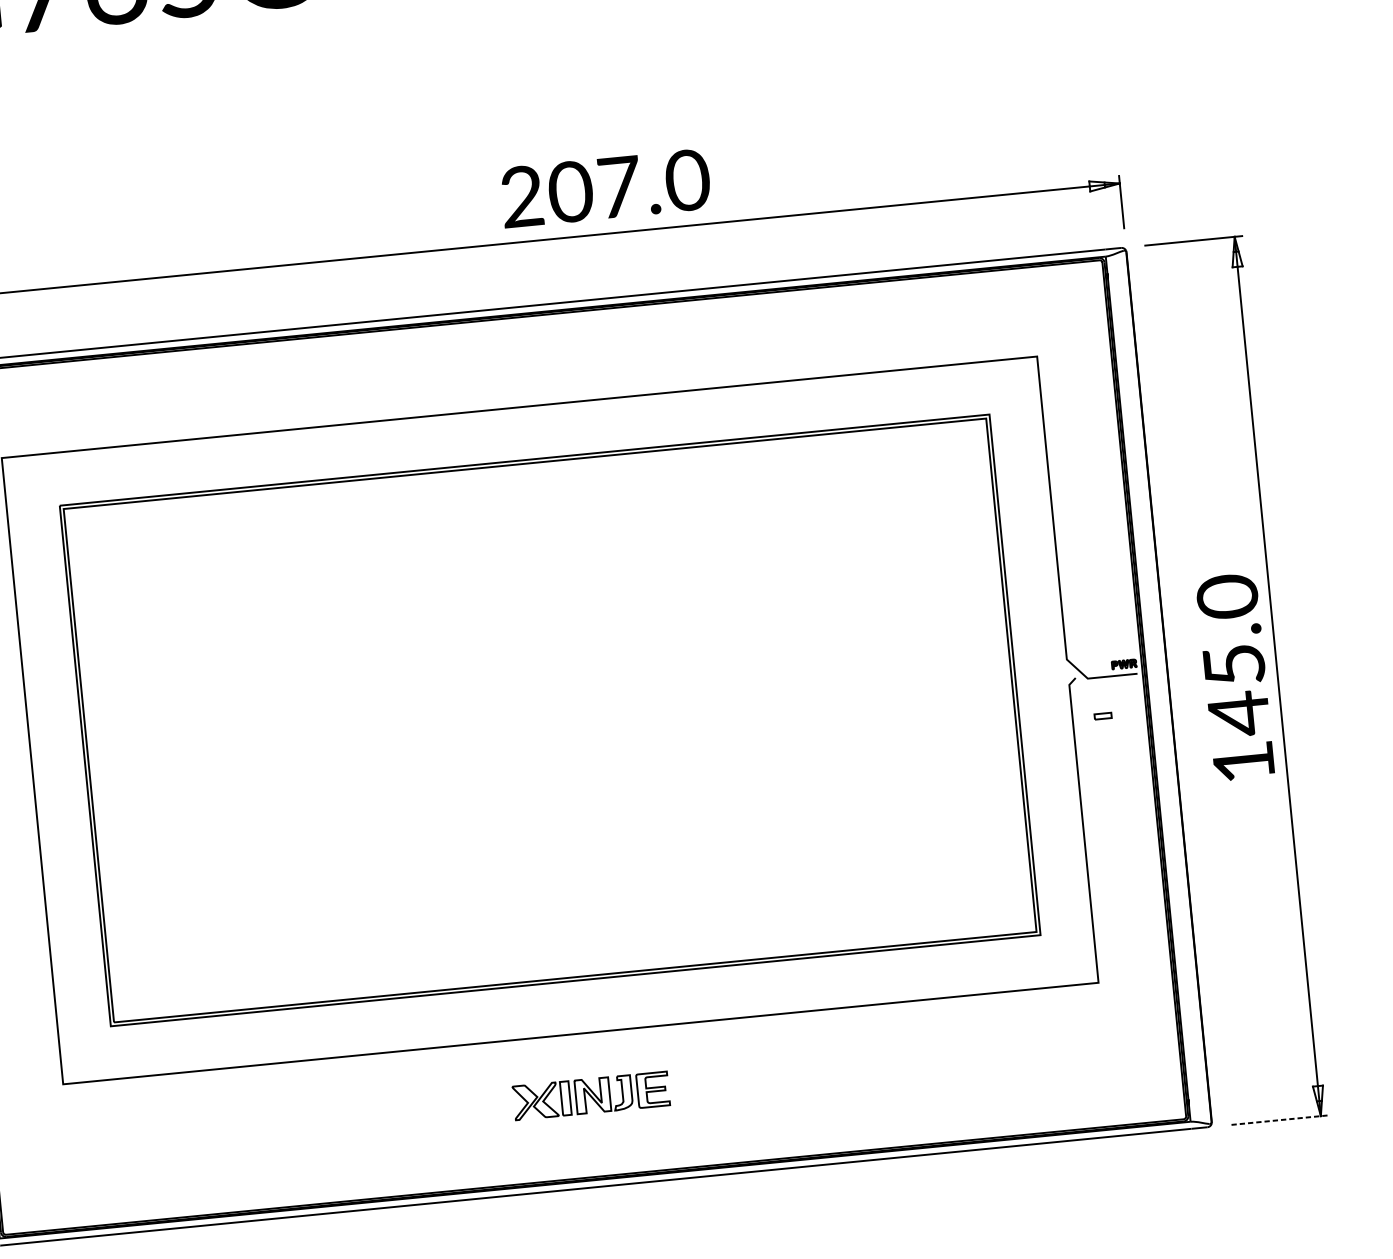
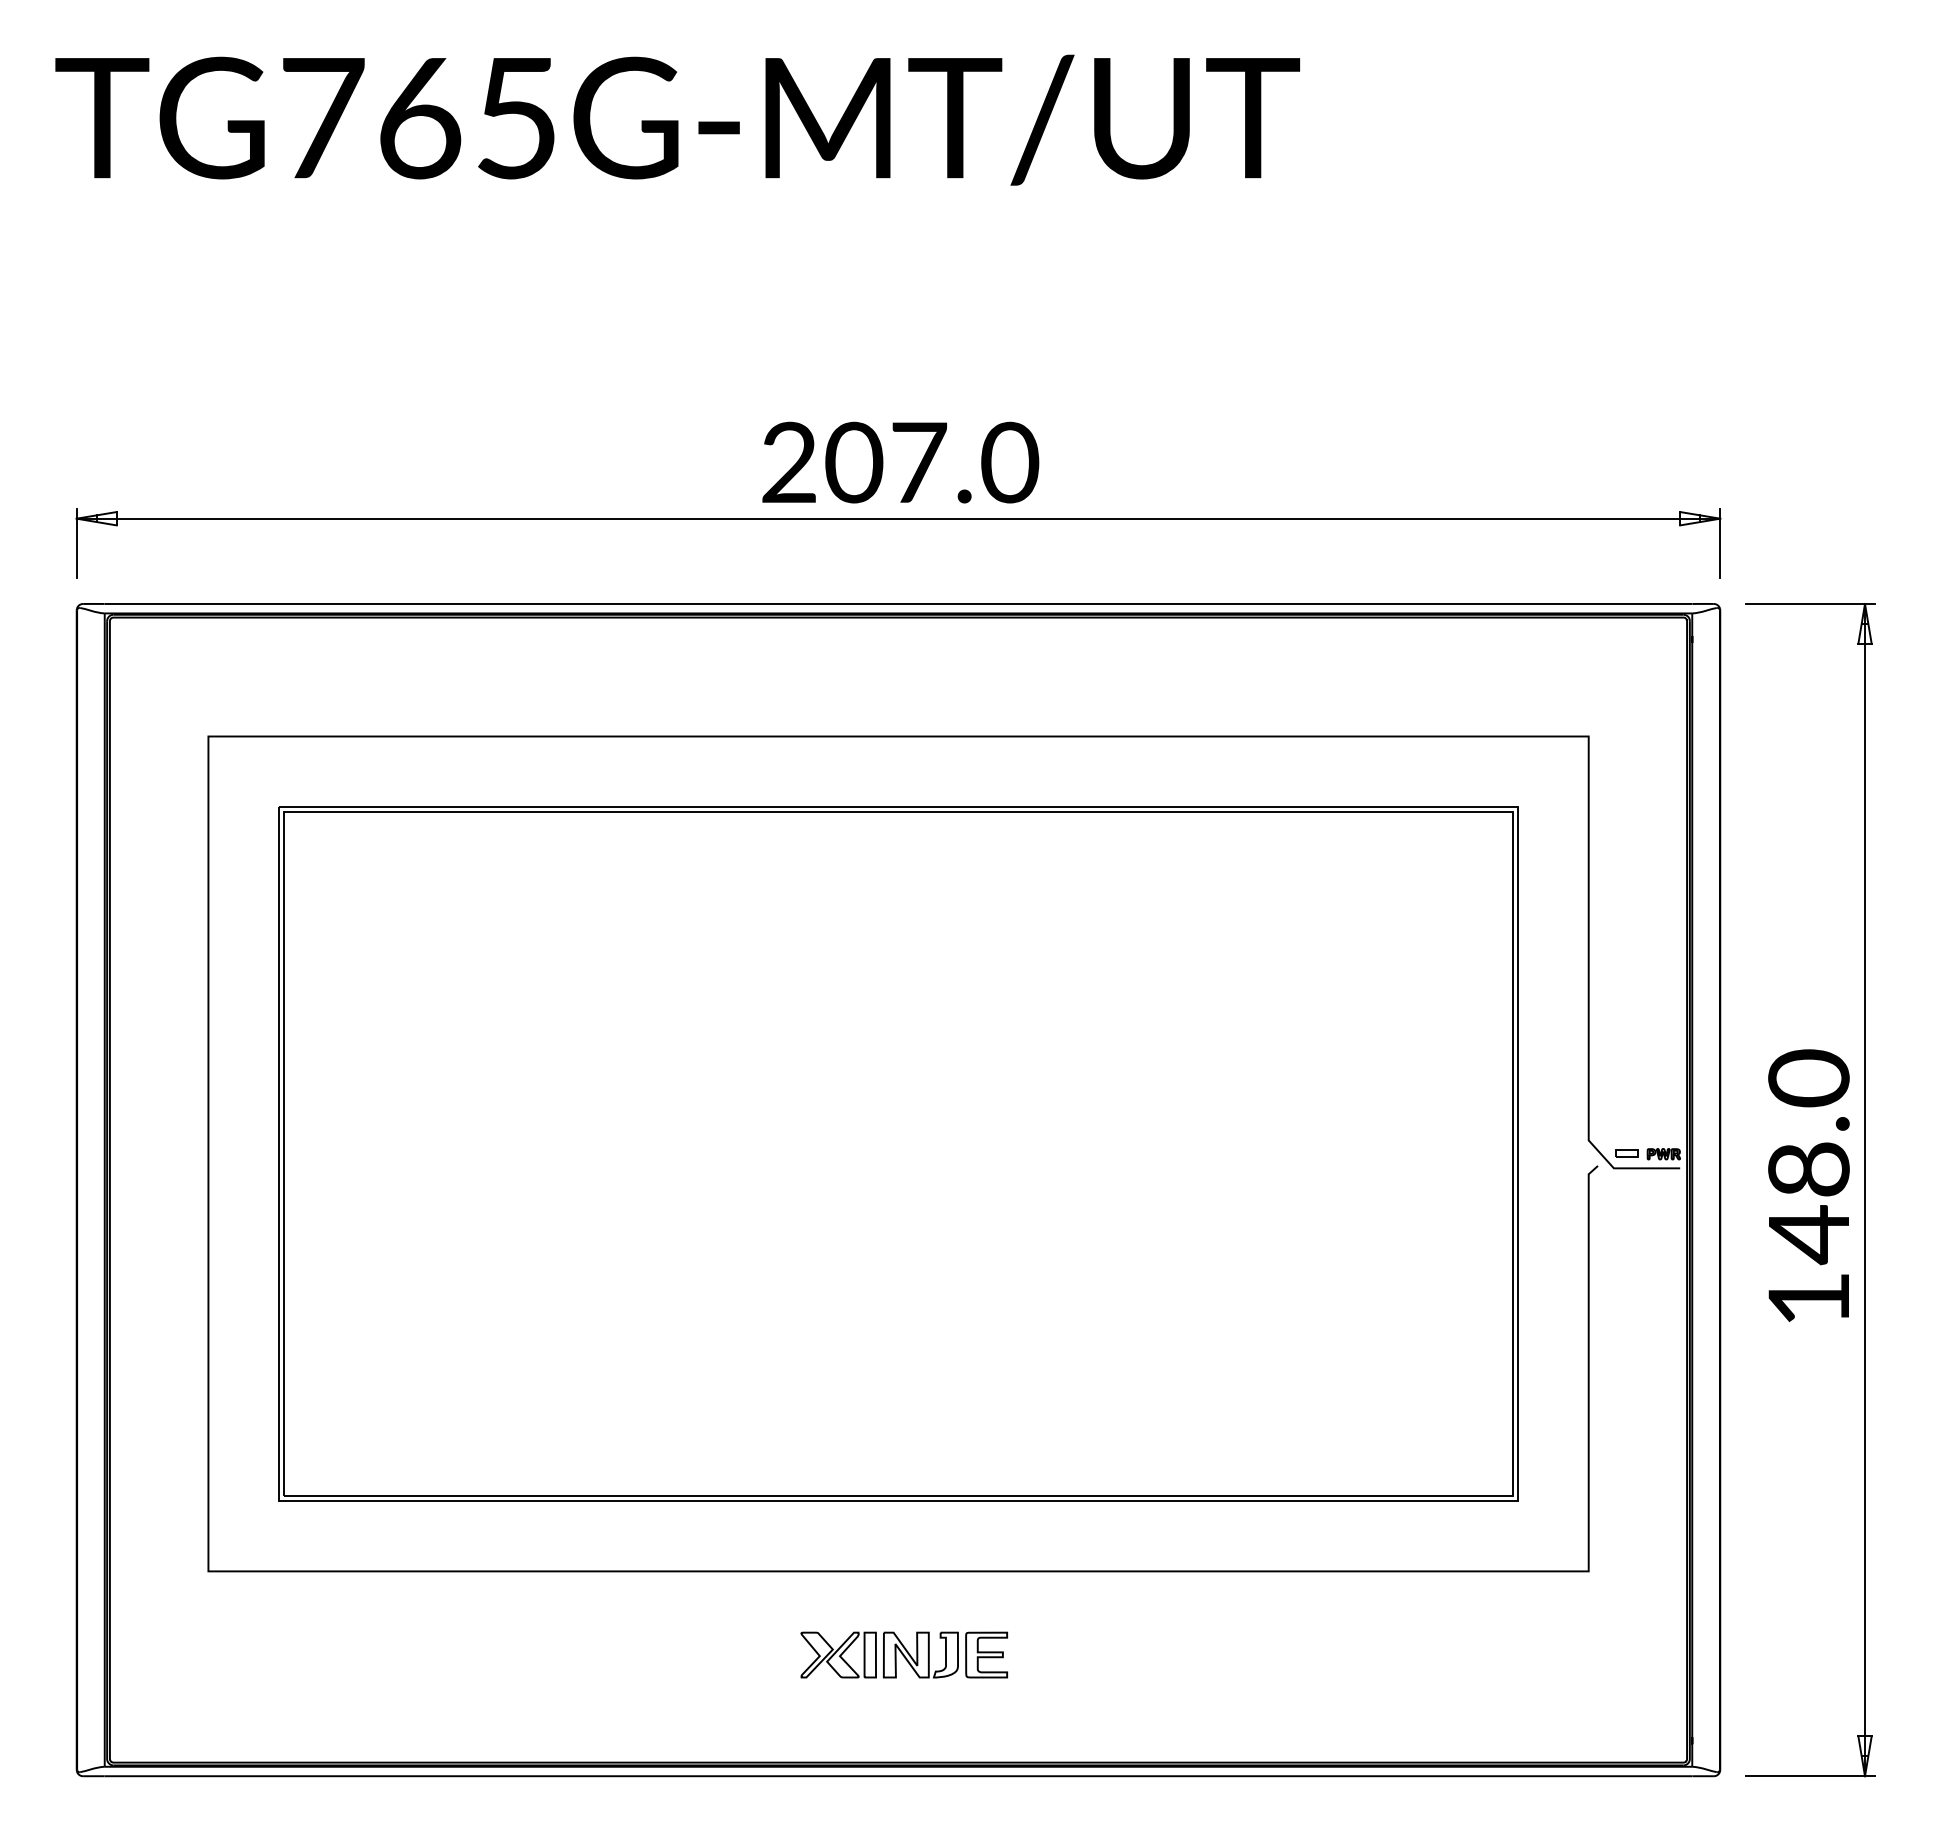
text: (605, 188) -> (900, 462), moved
text: (1233, 665) -> (1808, 1169), 145.0 -> 148.0
part: (1102, 715) -> (1626, 1153), moved
line: (1280, 1120) -> (1810, 1776), dashed -> solid

